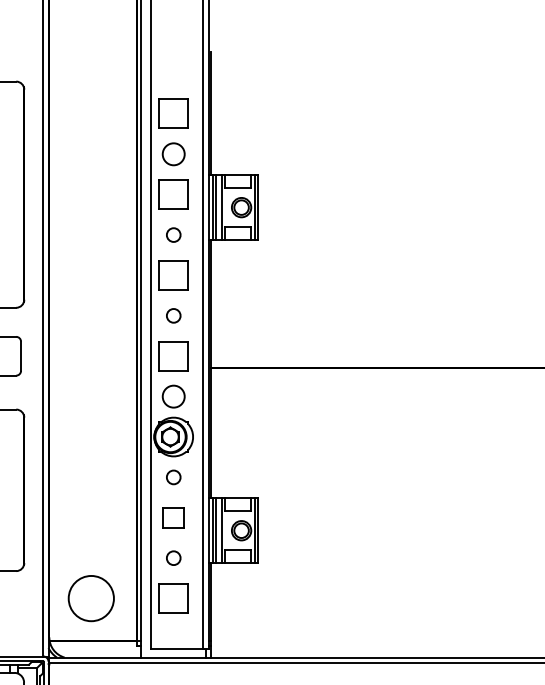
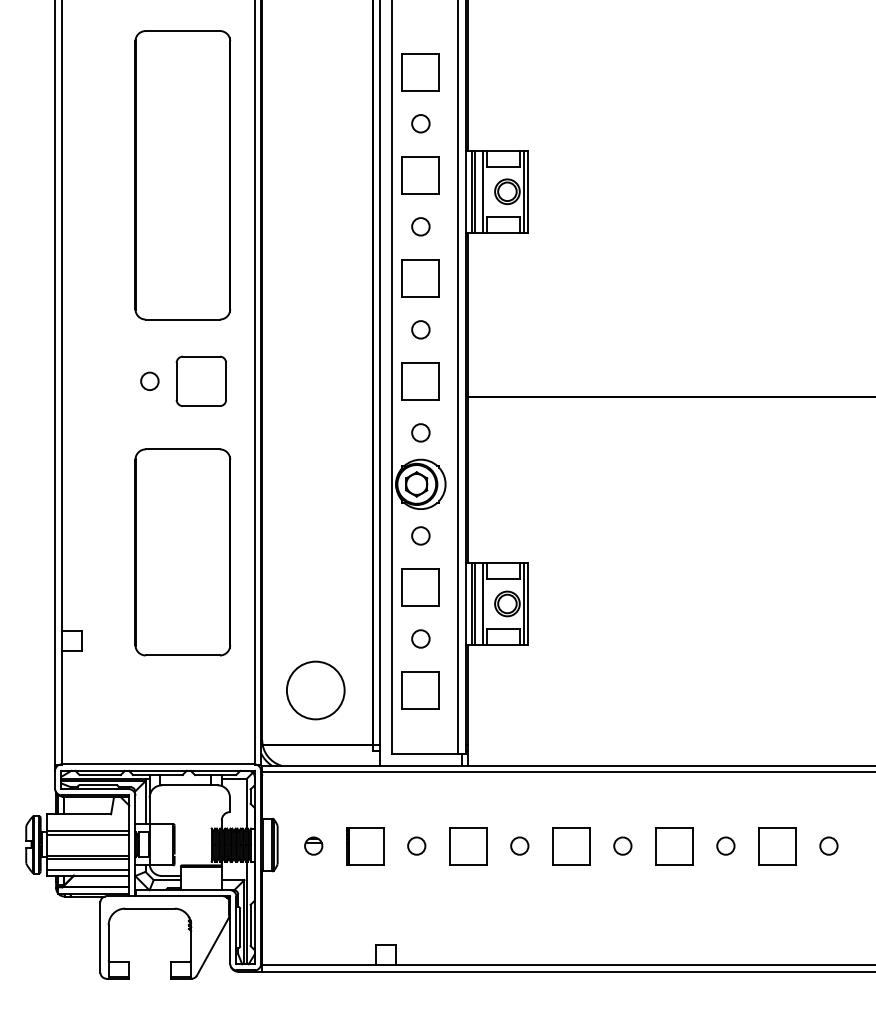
circle: (173, 154) -> (420, 123), size x0.62
circle: (173, 396) -> (420, 432), size x0.62
part: (173, 517) -> (420, 587), size x1.43

